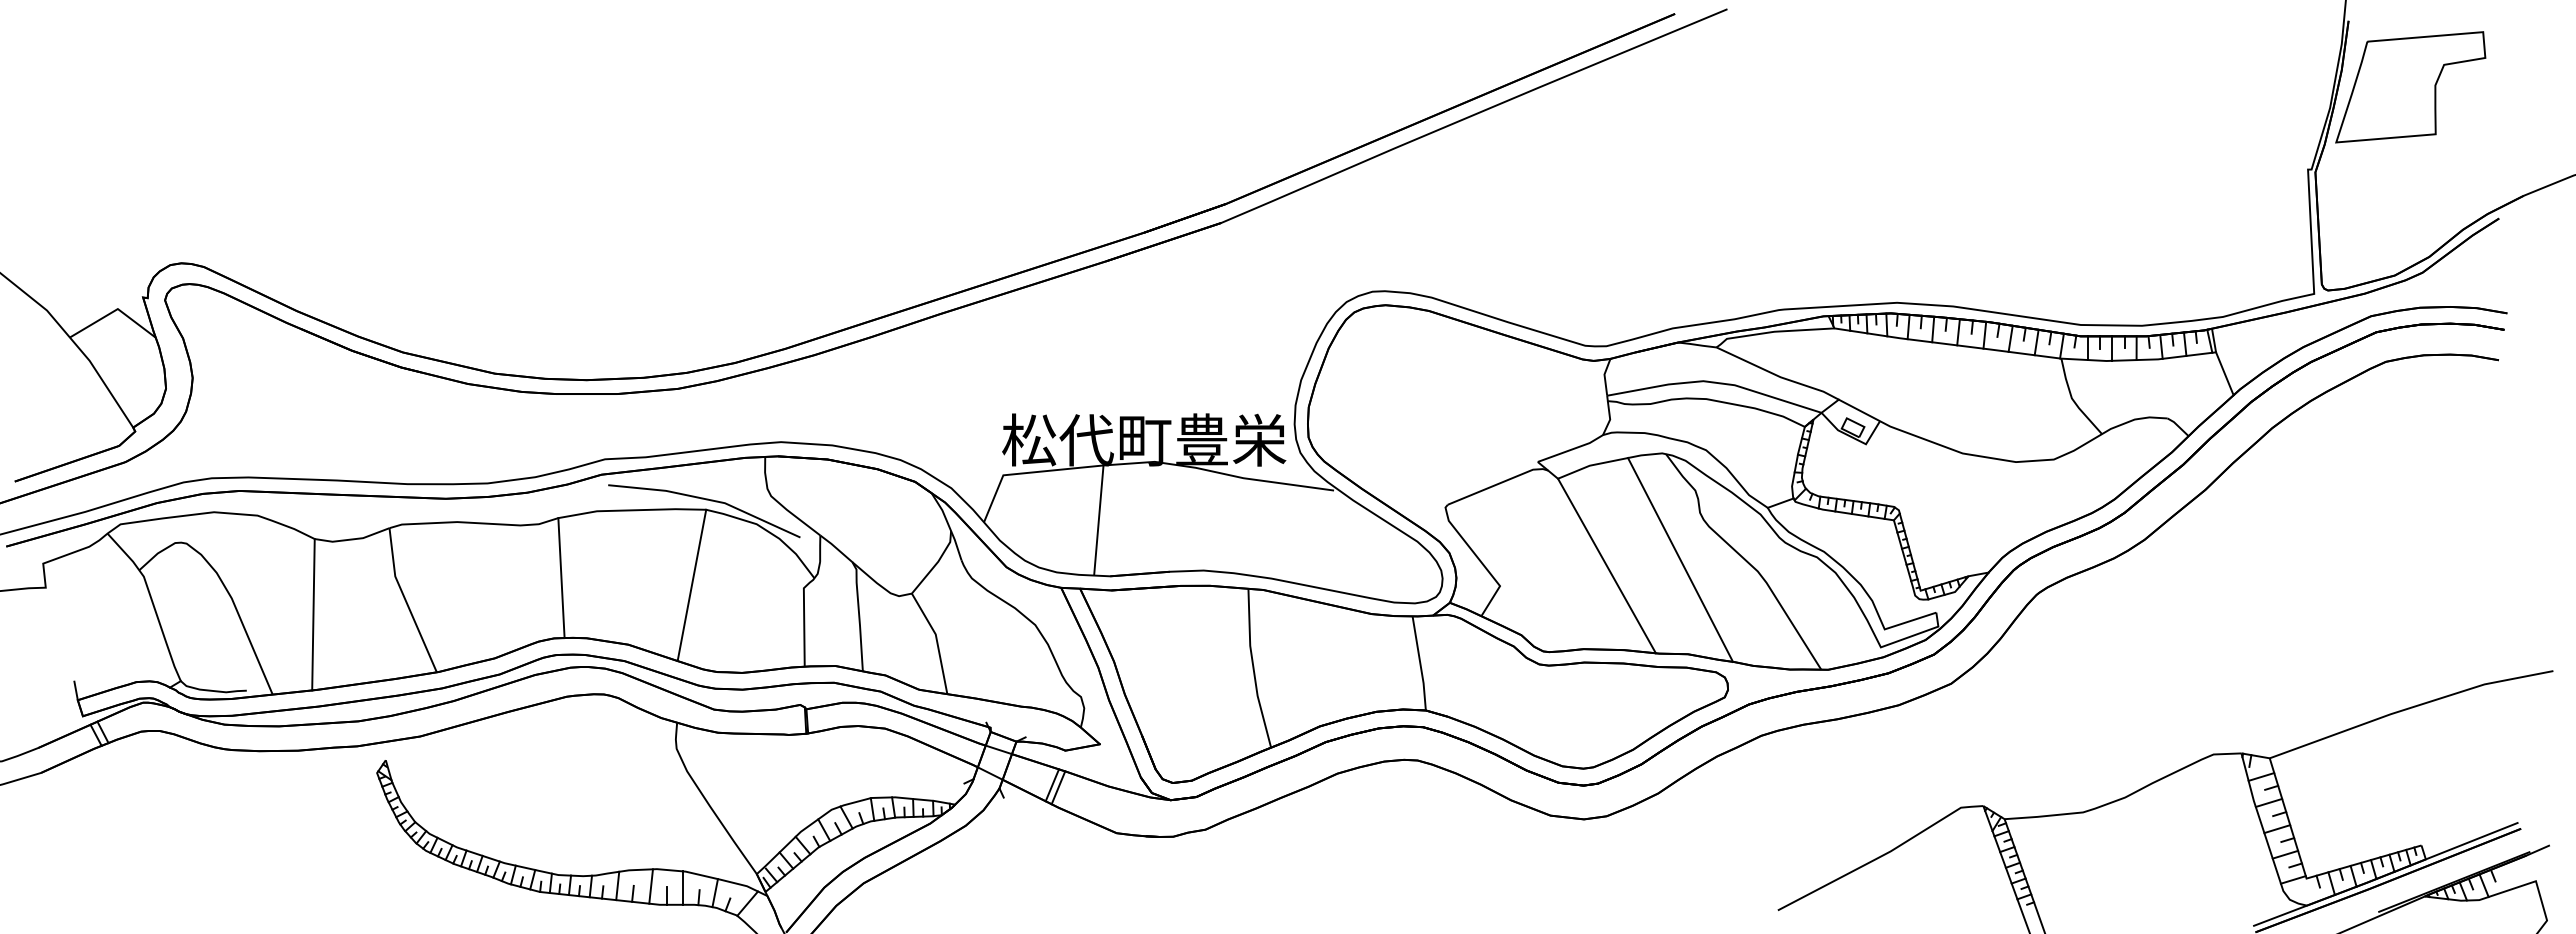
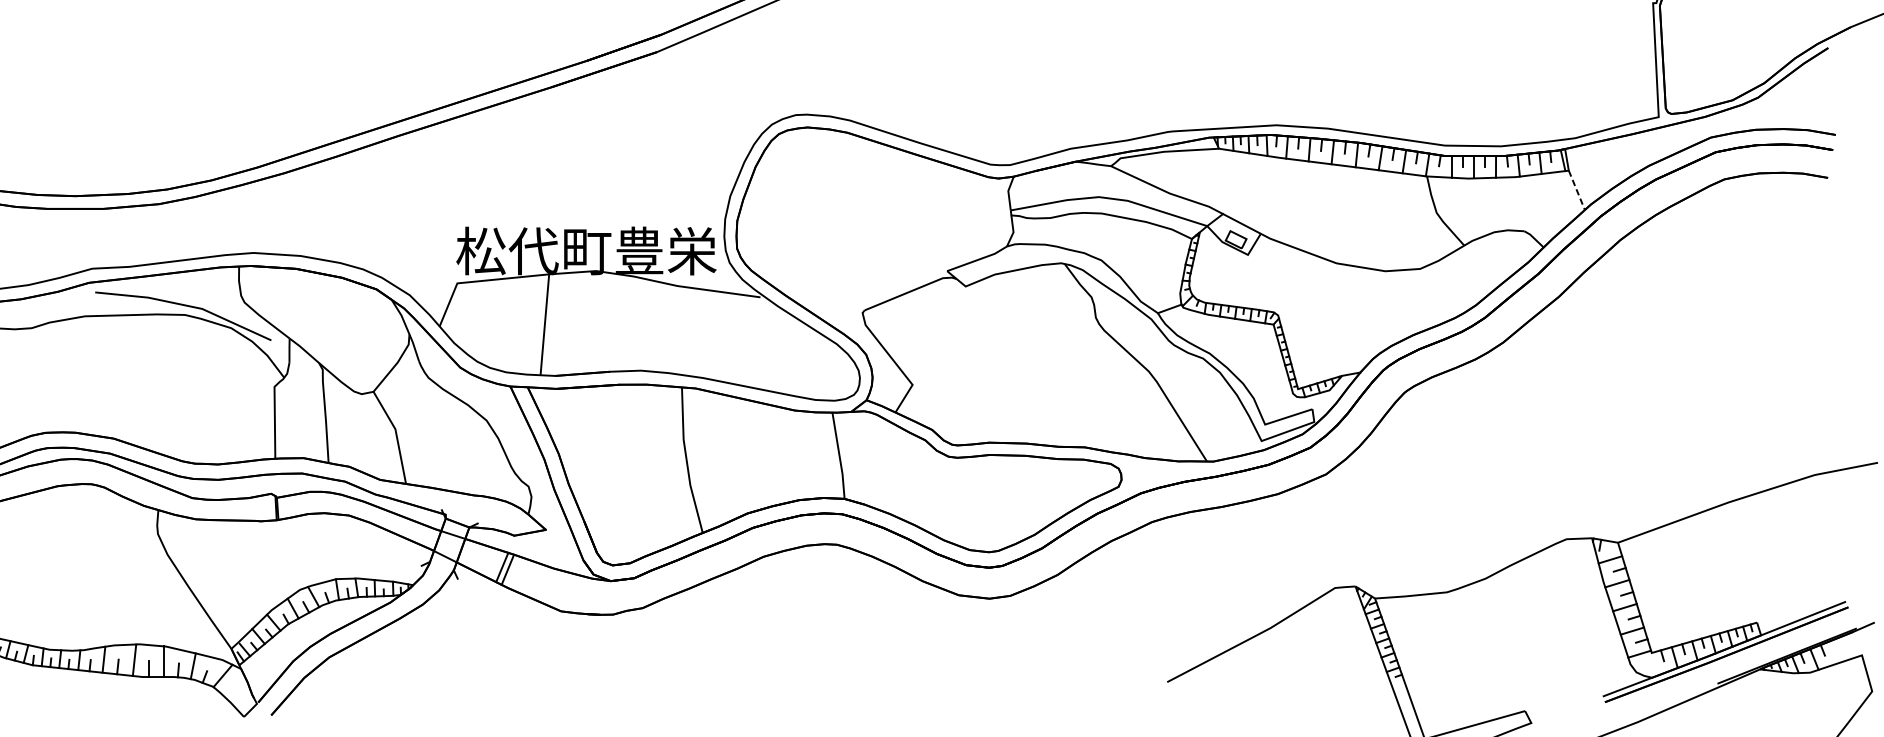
line: (2225, 374) -> (1577, 190), solid -> dashed
line: (1680, 559) -> (1077, 360), removed
line: (1606, 565) -> (1010, 366), removed
line: (561, 578) -> (52, 377), removed
line: (691, 585) -> (171, 384), removed

